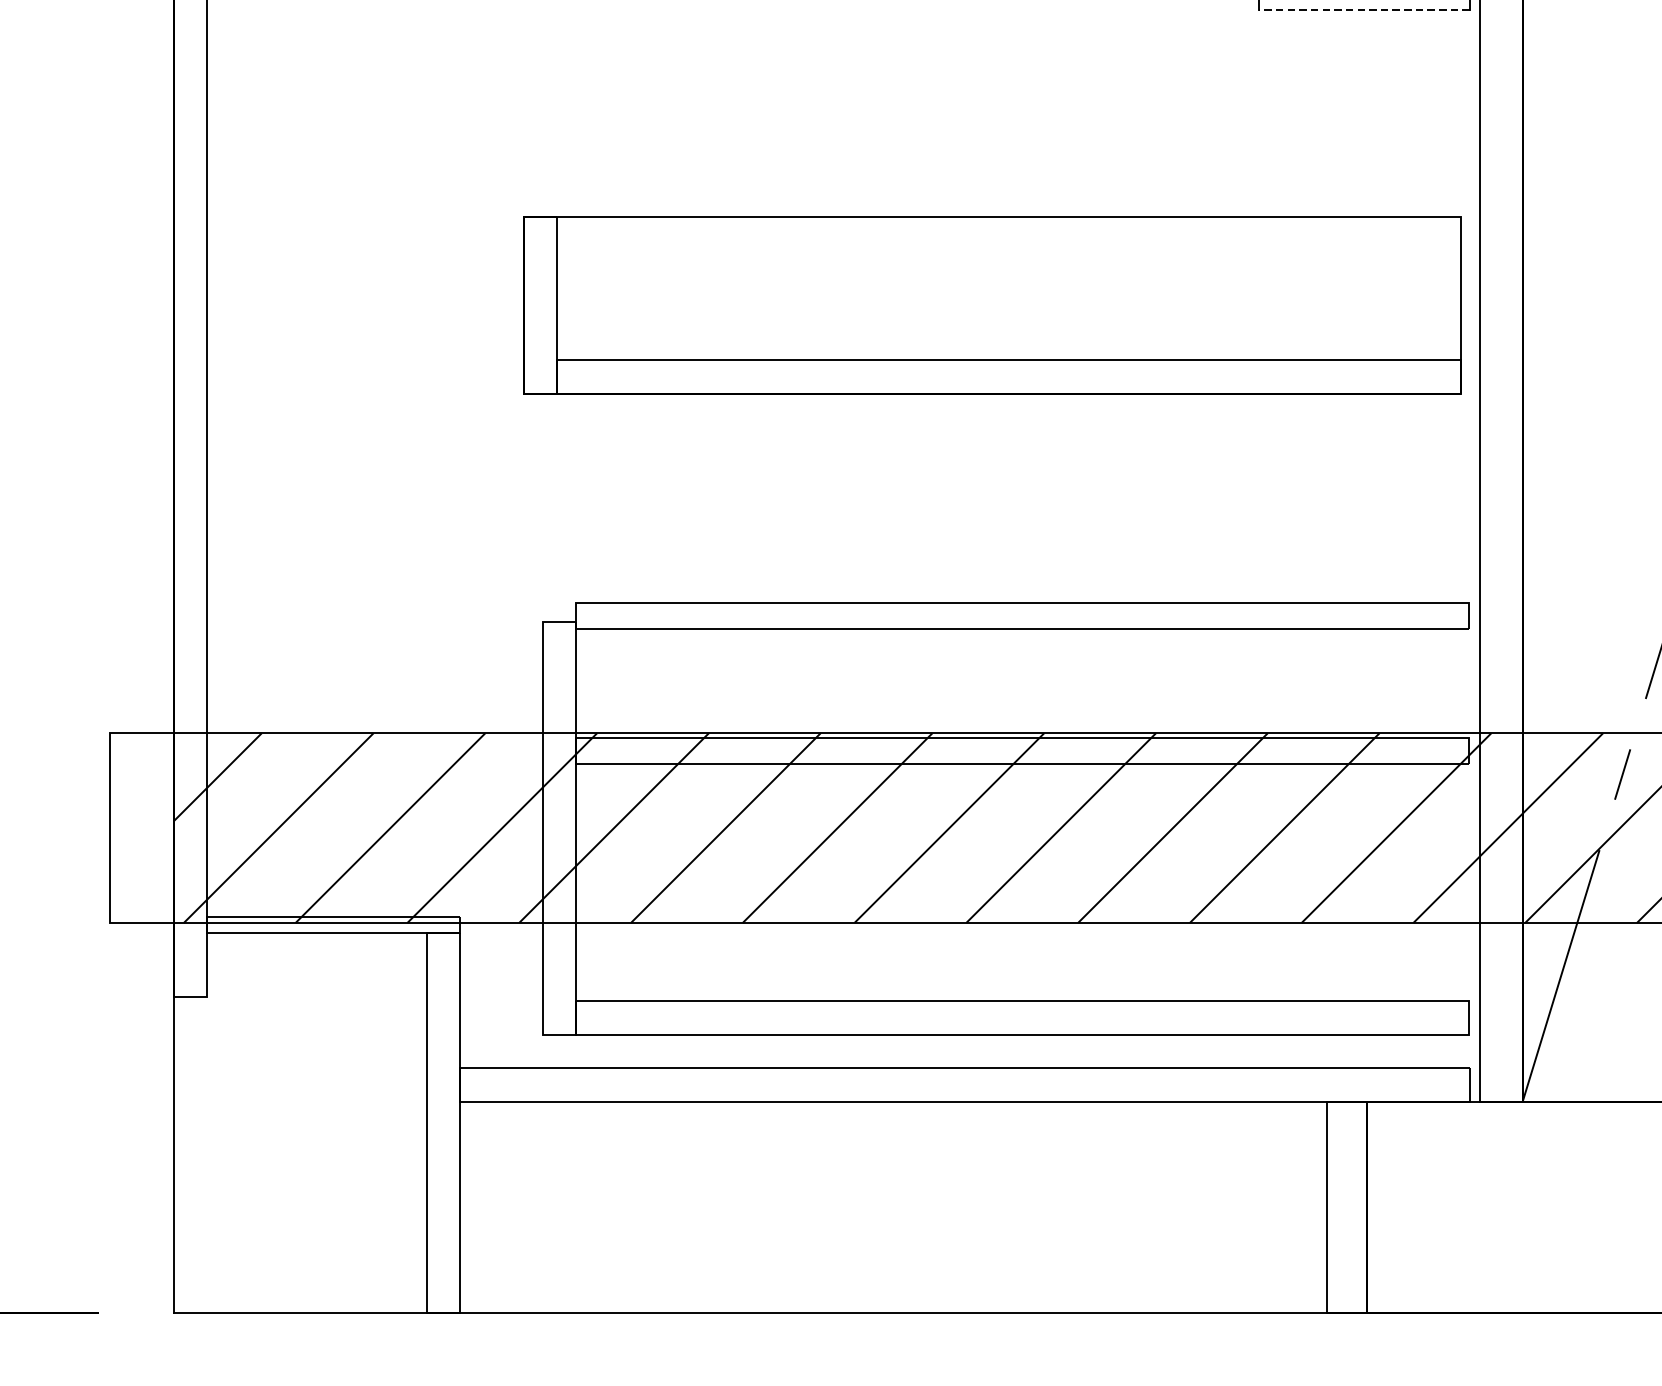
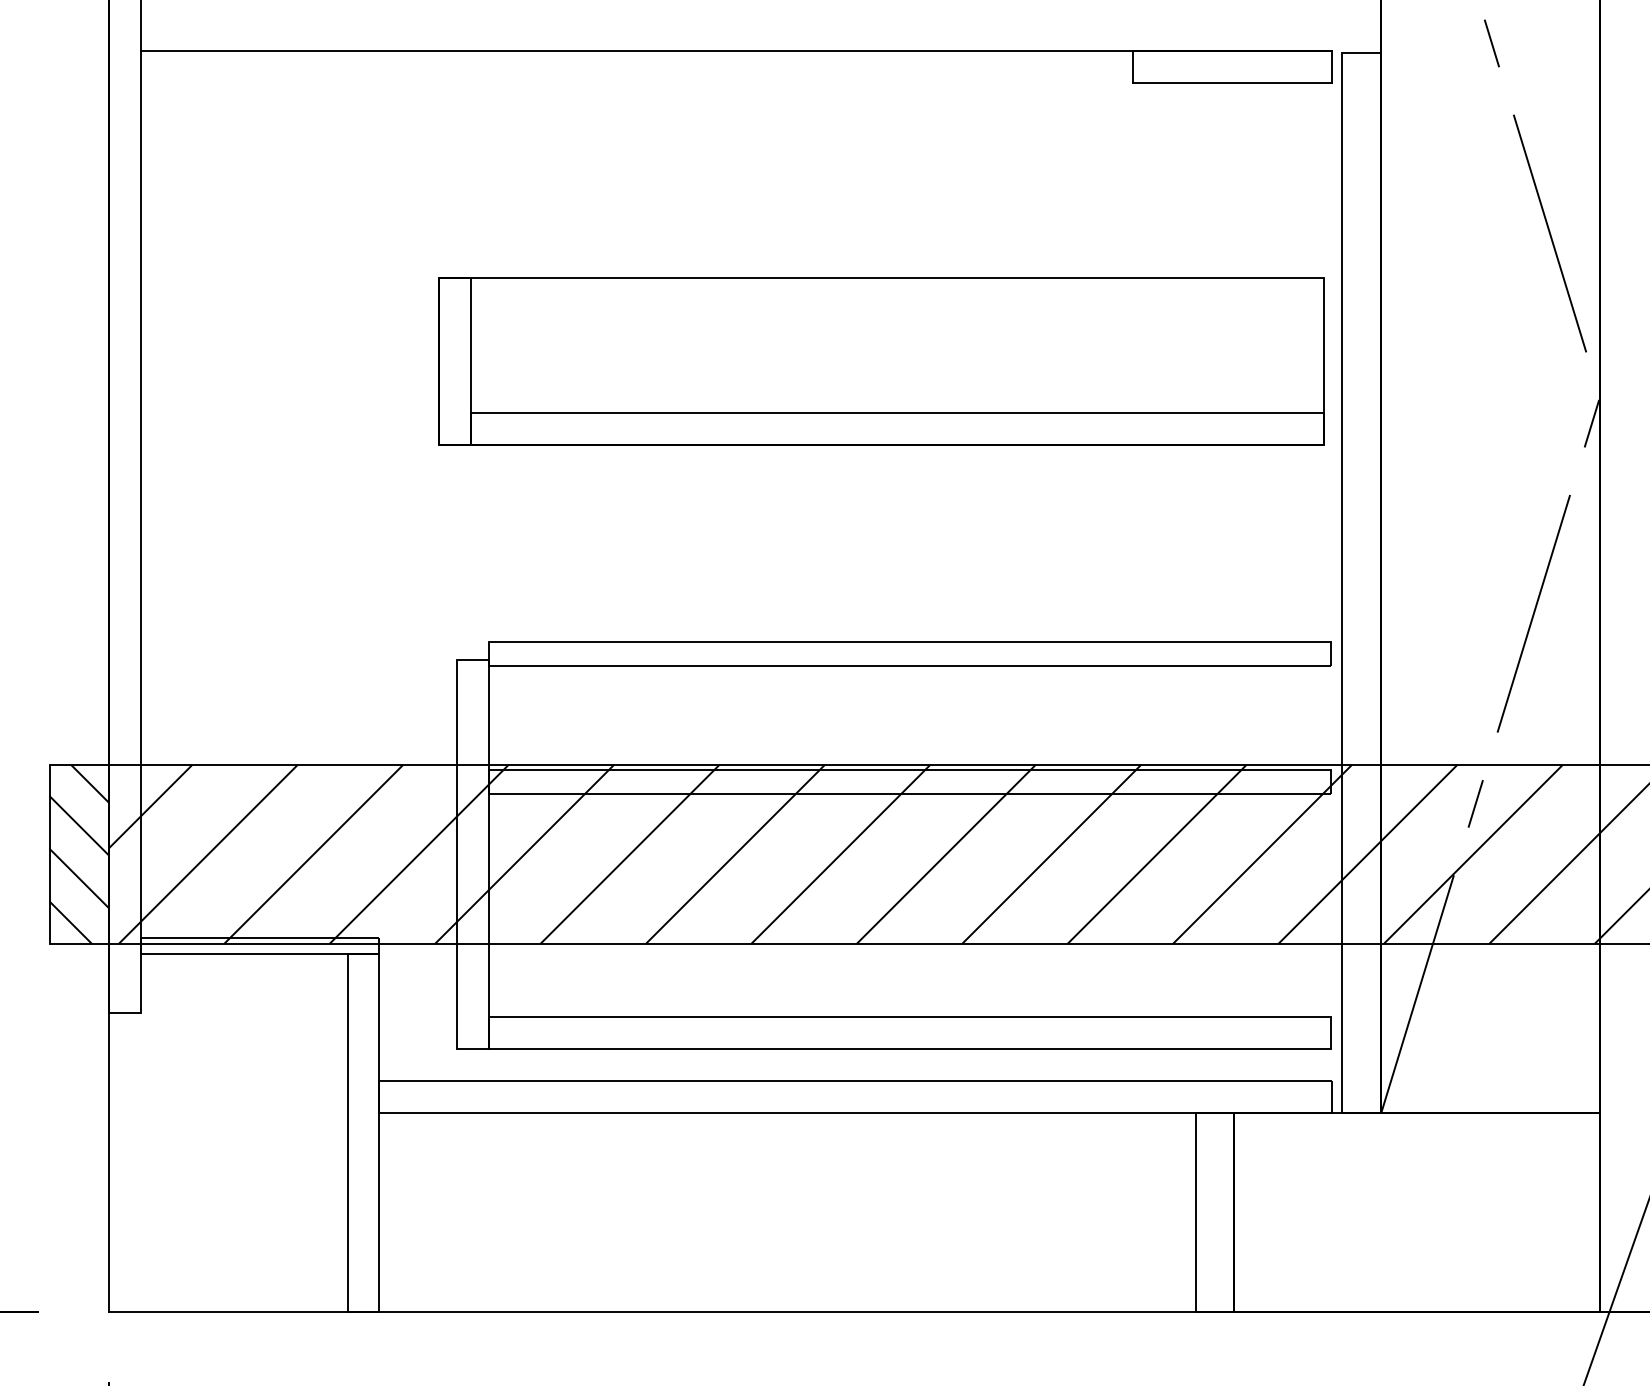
line: (1363, 10) -> (1231, 83), dashed -> solid
hatch: (142, 827) -> (79, 853), added

